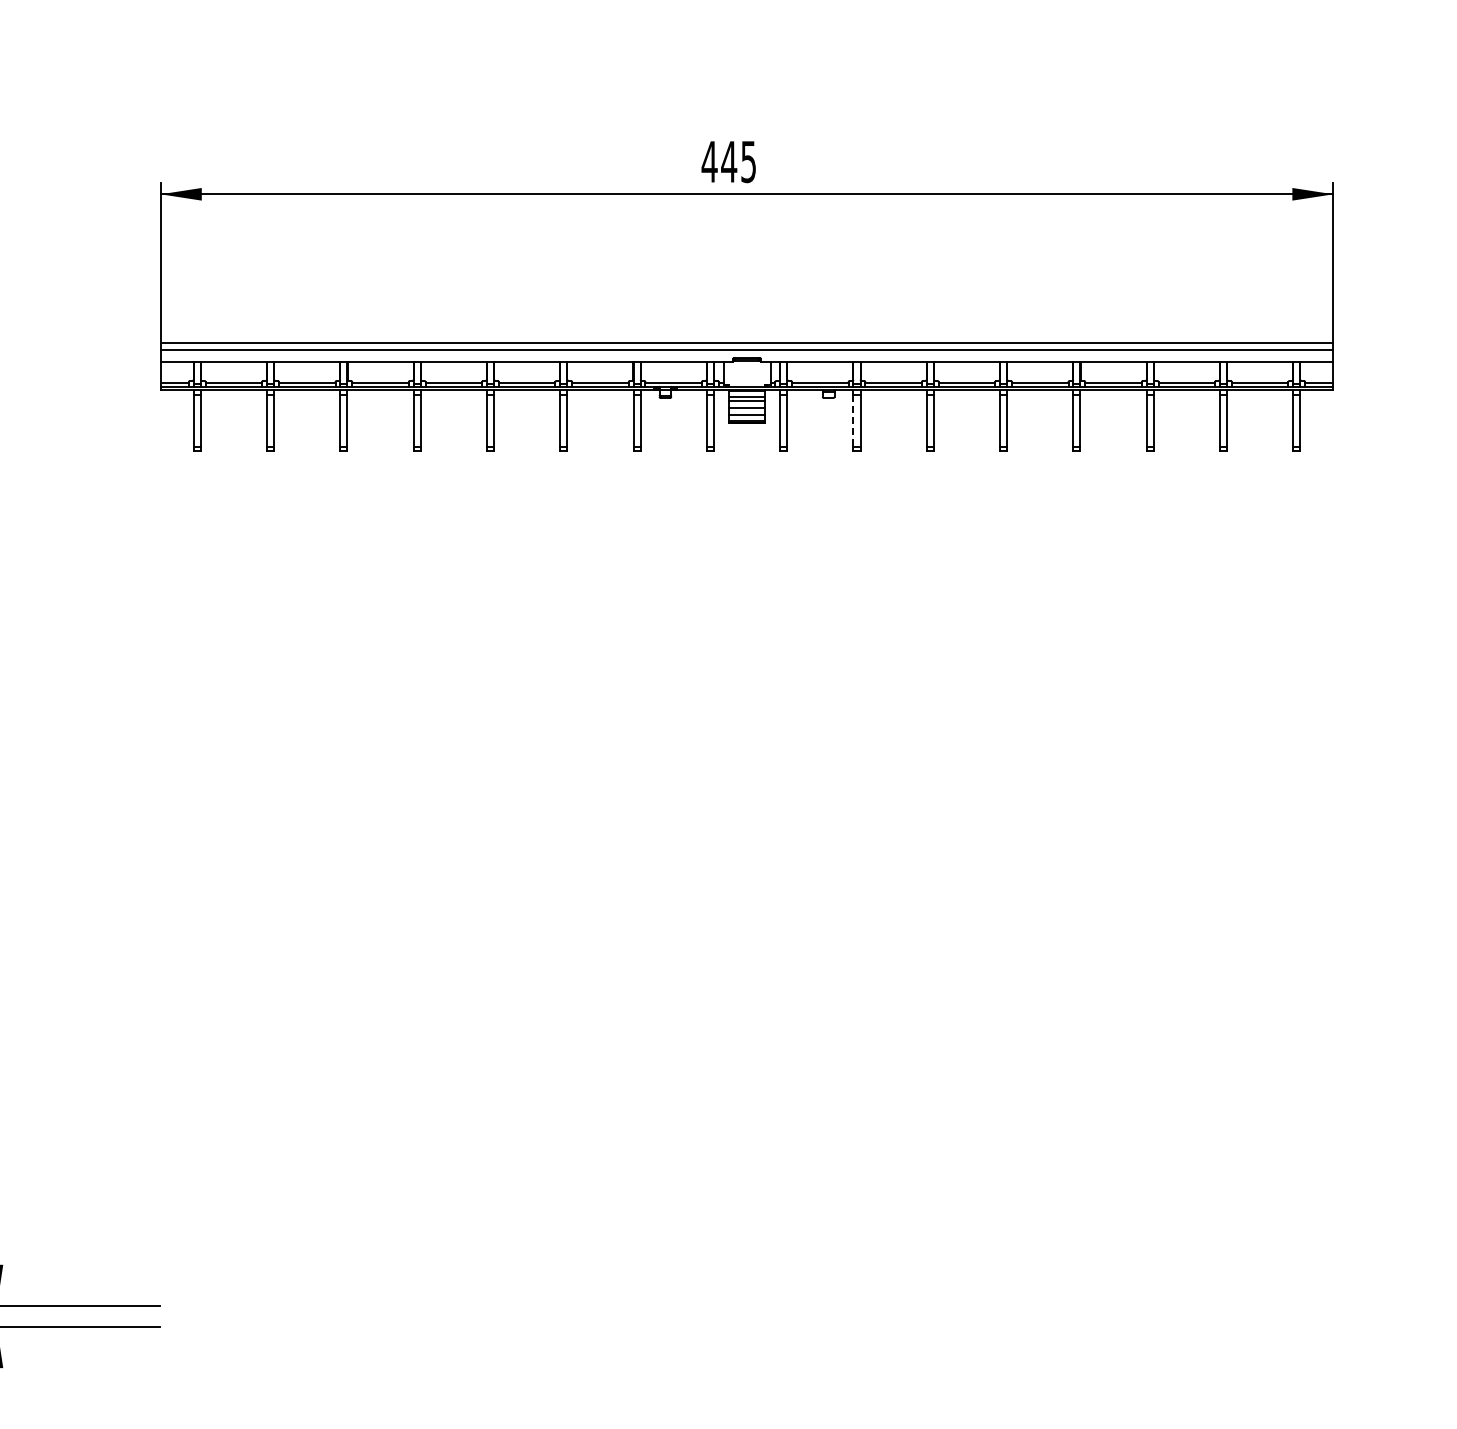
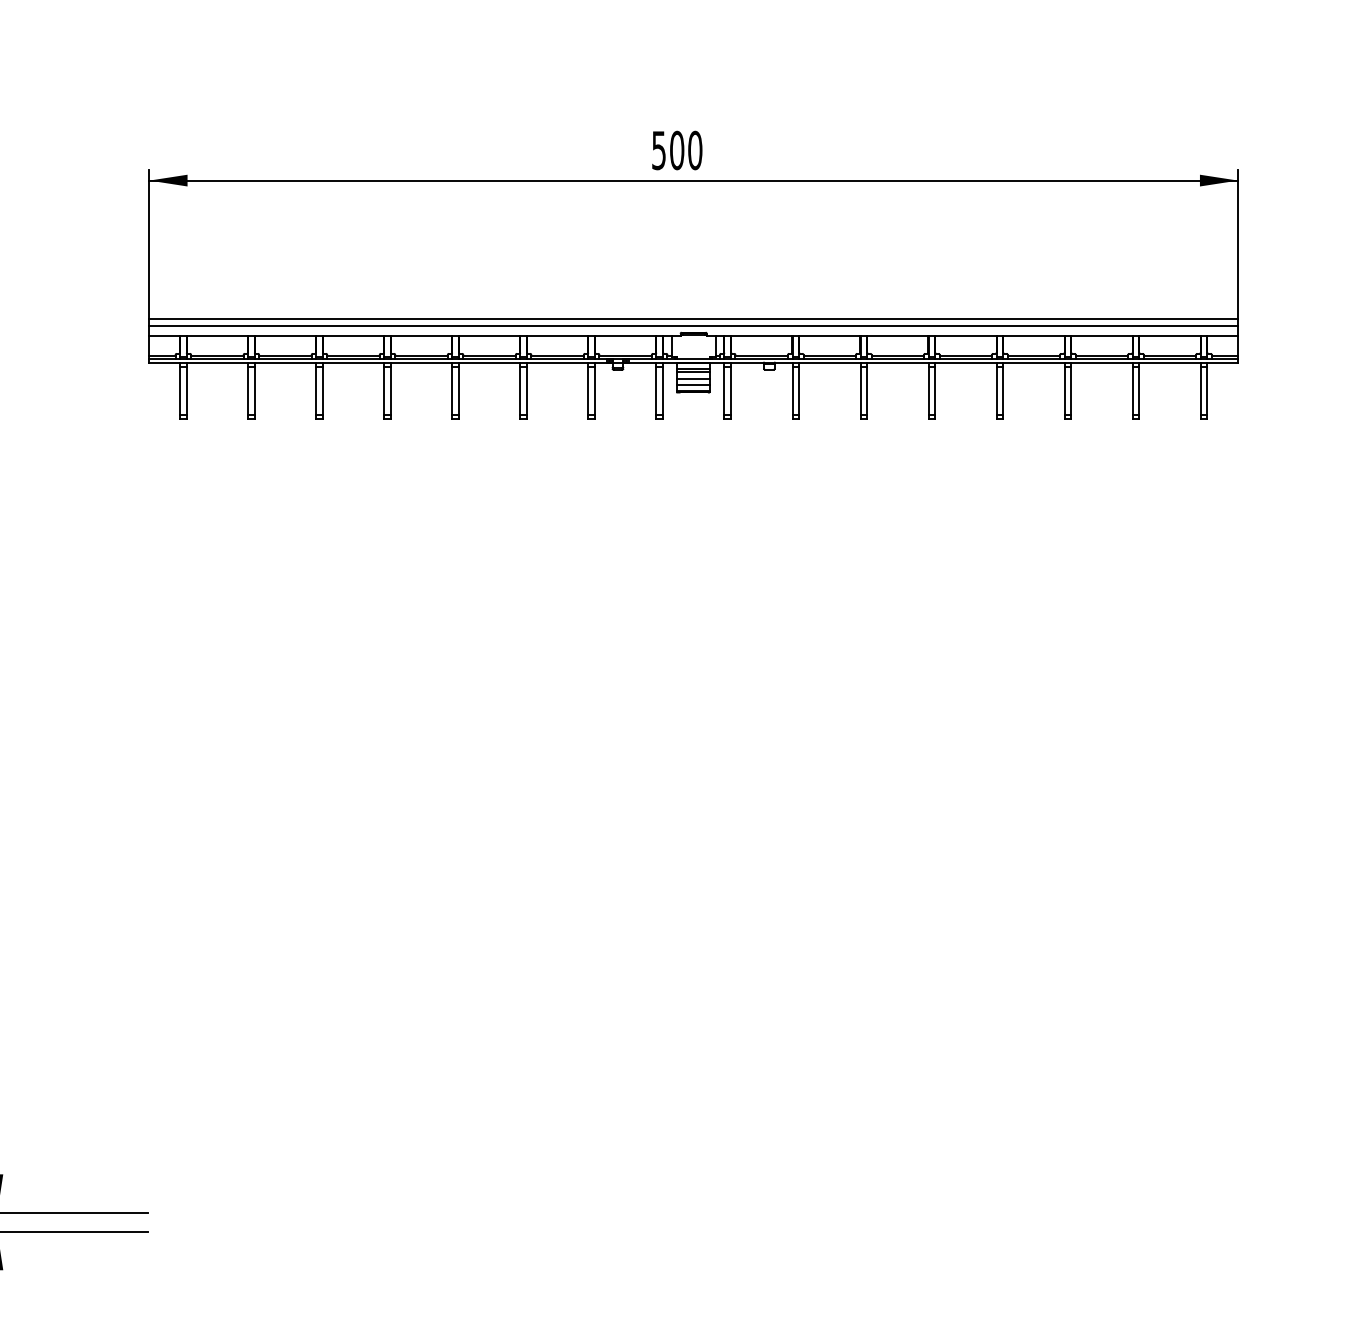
text: (728, 161) -> (676, 150), 445 -> 500
line: (853, 420) -> (792, 390), dashed -> solid

